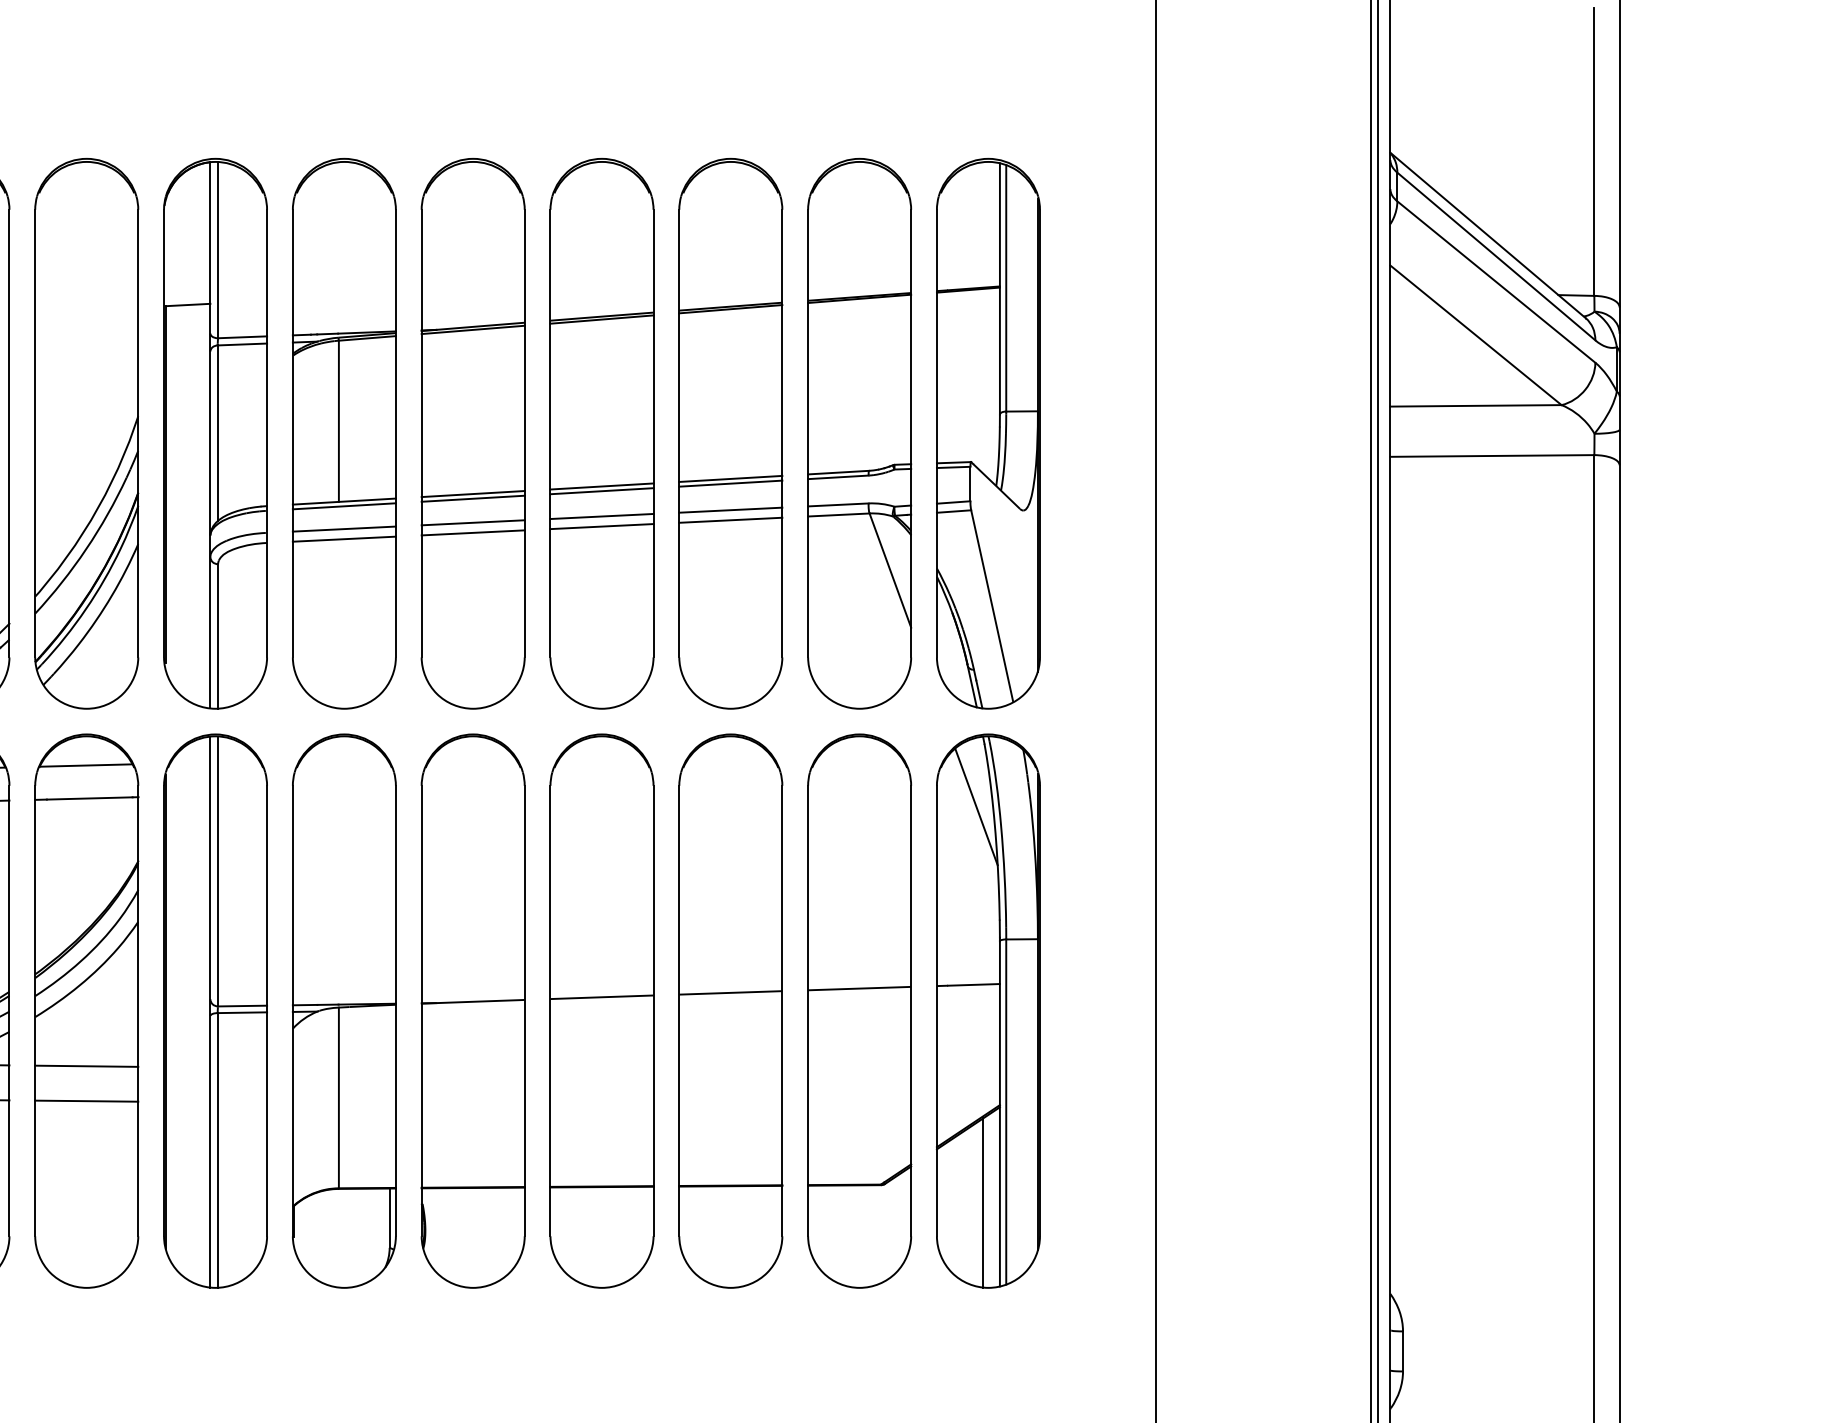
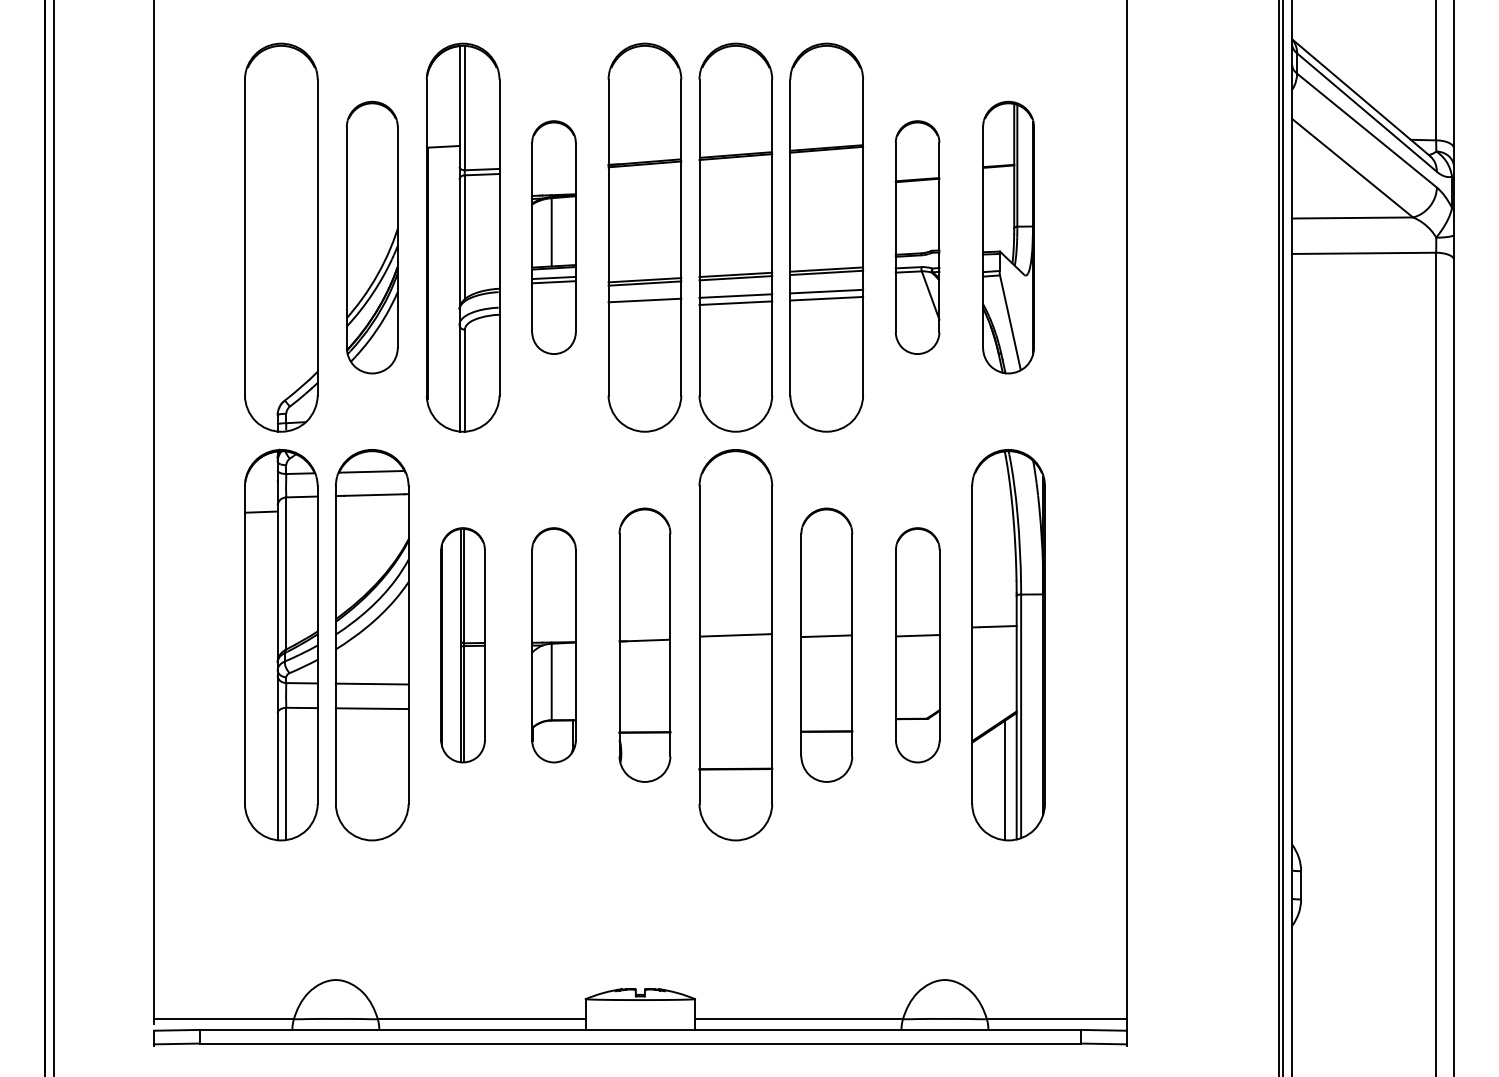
part: (87, 433) -> (372, 237), size x0.7
part: (343, 433) -> (553, 237), size x0.6
part: (859, 433) -> (917, 237), size x0.6
part: (988, 433) -> (1008, 237), size x0.7
line: (472, 532) -> (644, 307), removed
line: (977, 806) -> (1000, 500), removed
part: (214, 1011) -> (462, 645), size x0.6
part: (343, 1011) -> (553, 645), size x0.6
part: (472, 1011) -> (644, 645), size x0.7
part: (730, 1011) -> (826, 645), size x0.7
part: (859, 1011) -> (917, 645), size x0.6

